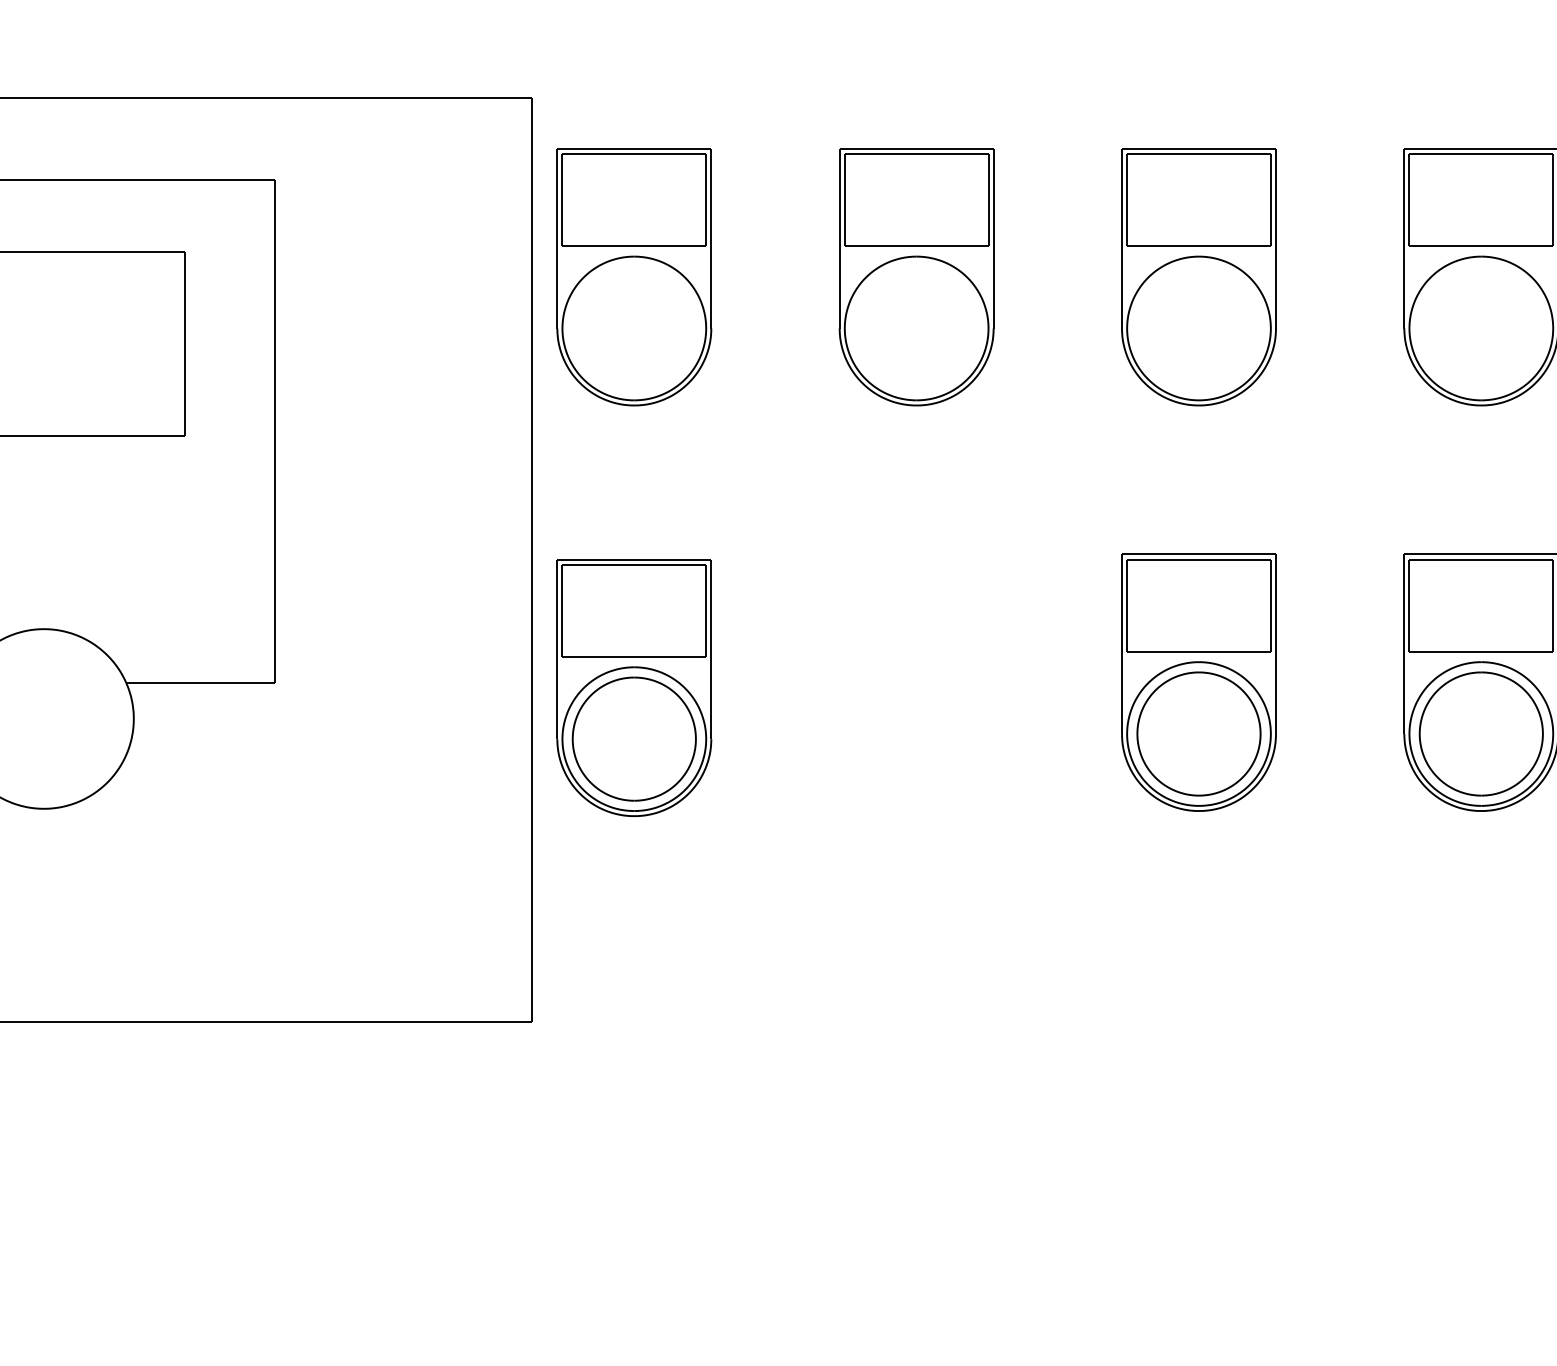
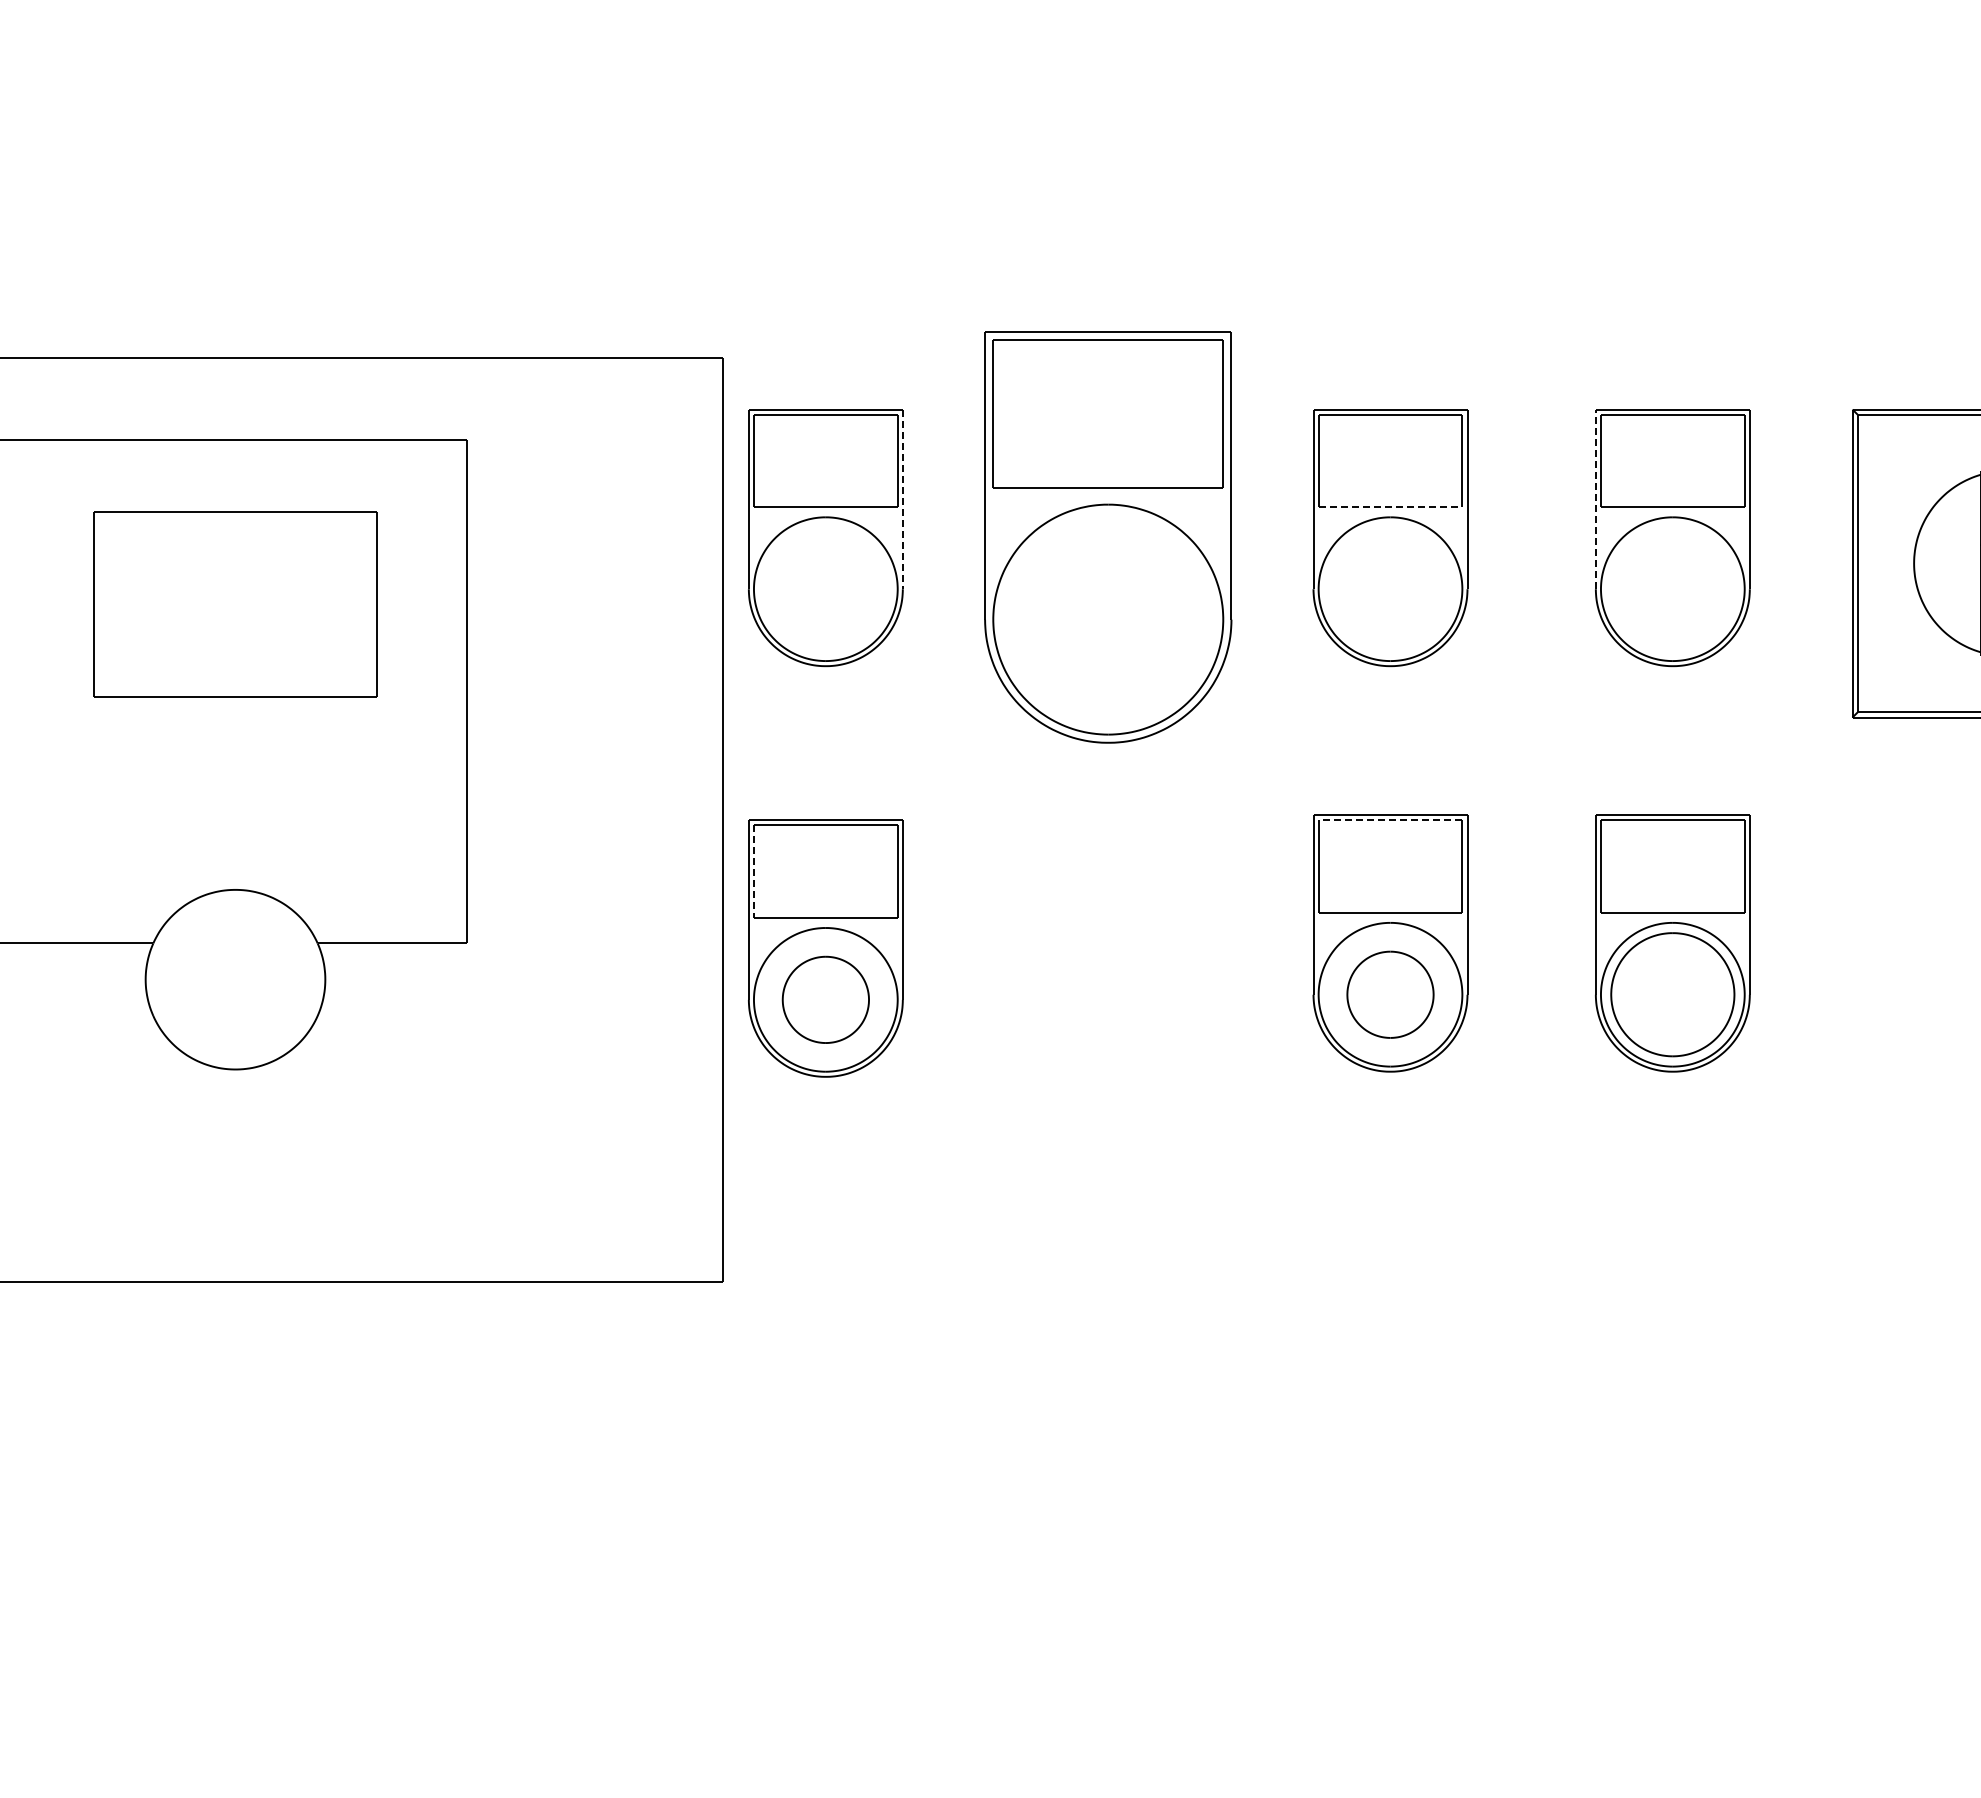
line: (710, 238) -> (902, 499), solid -> dashed
line: (1403, 238) -> (1595, 499), solid -> dashed
line: (1198, 246) -> (1390, 507), solid -> dashed
part: (915, 277) -> (1107, 538), size x1.6
line: (1198, 559) -> (1390, 820), solid -> dashed
line: (561, 611) -> (753, 872), solid -> dashed
part: (1198, 733) -> (1390, 994), size x0.7
part: (633, 738) -> (825, 999), size x0.7

